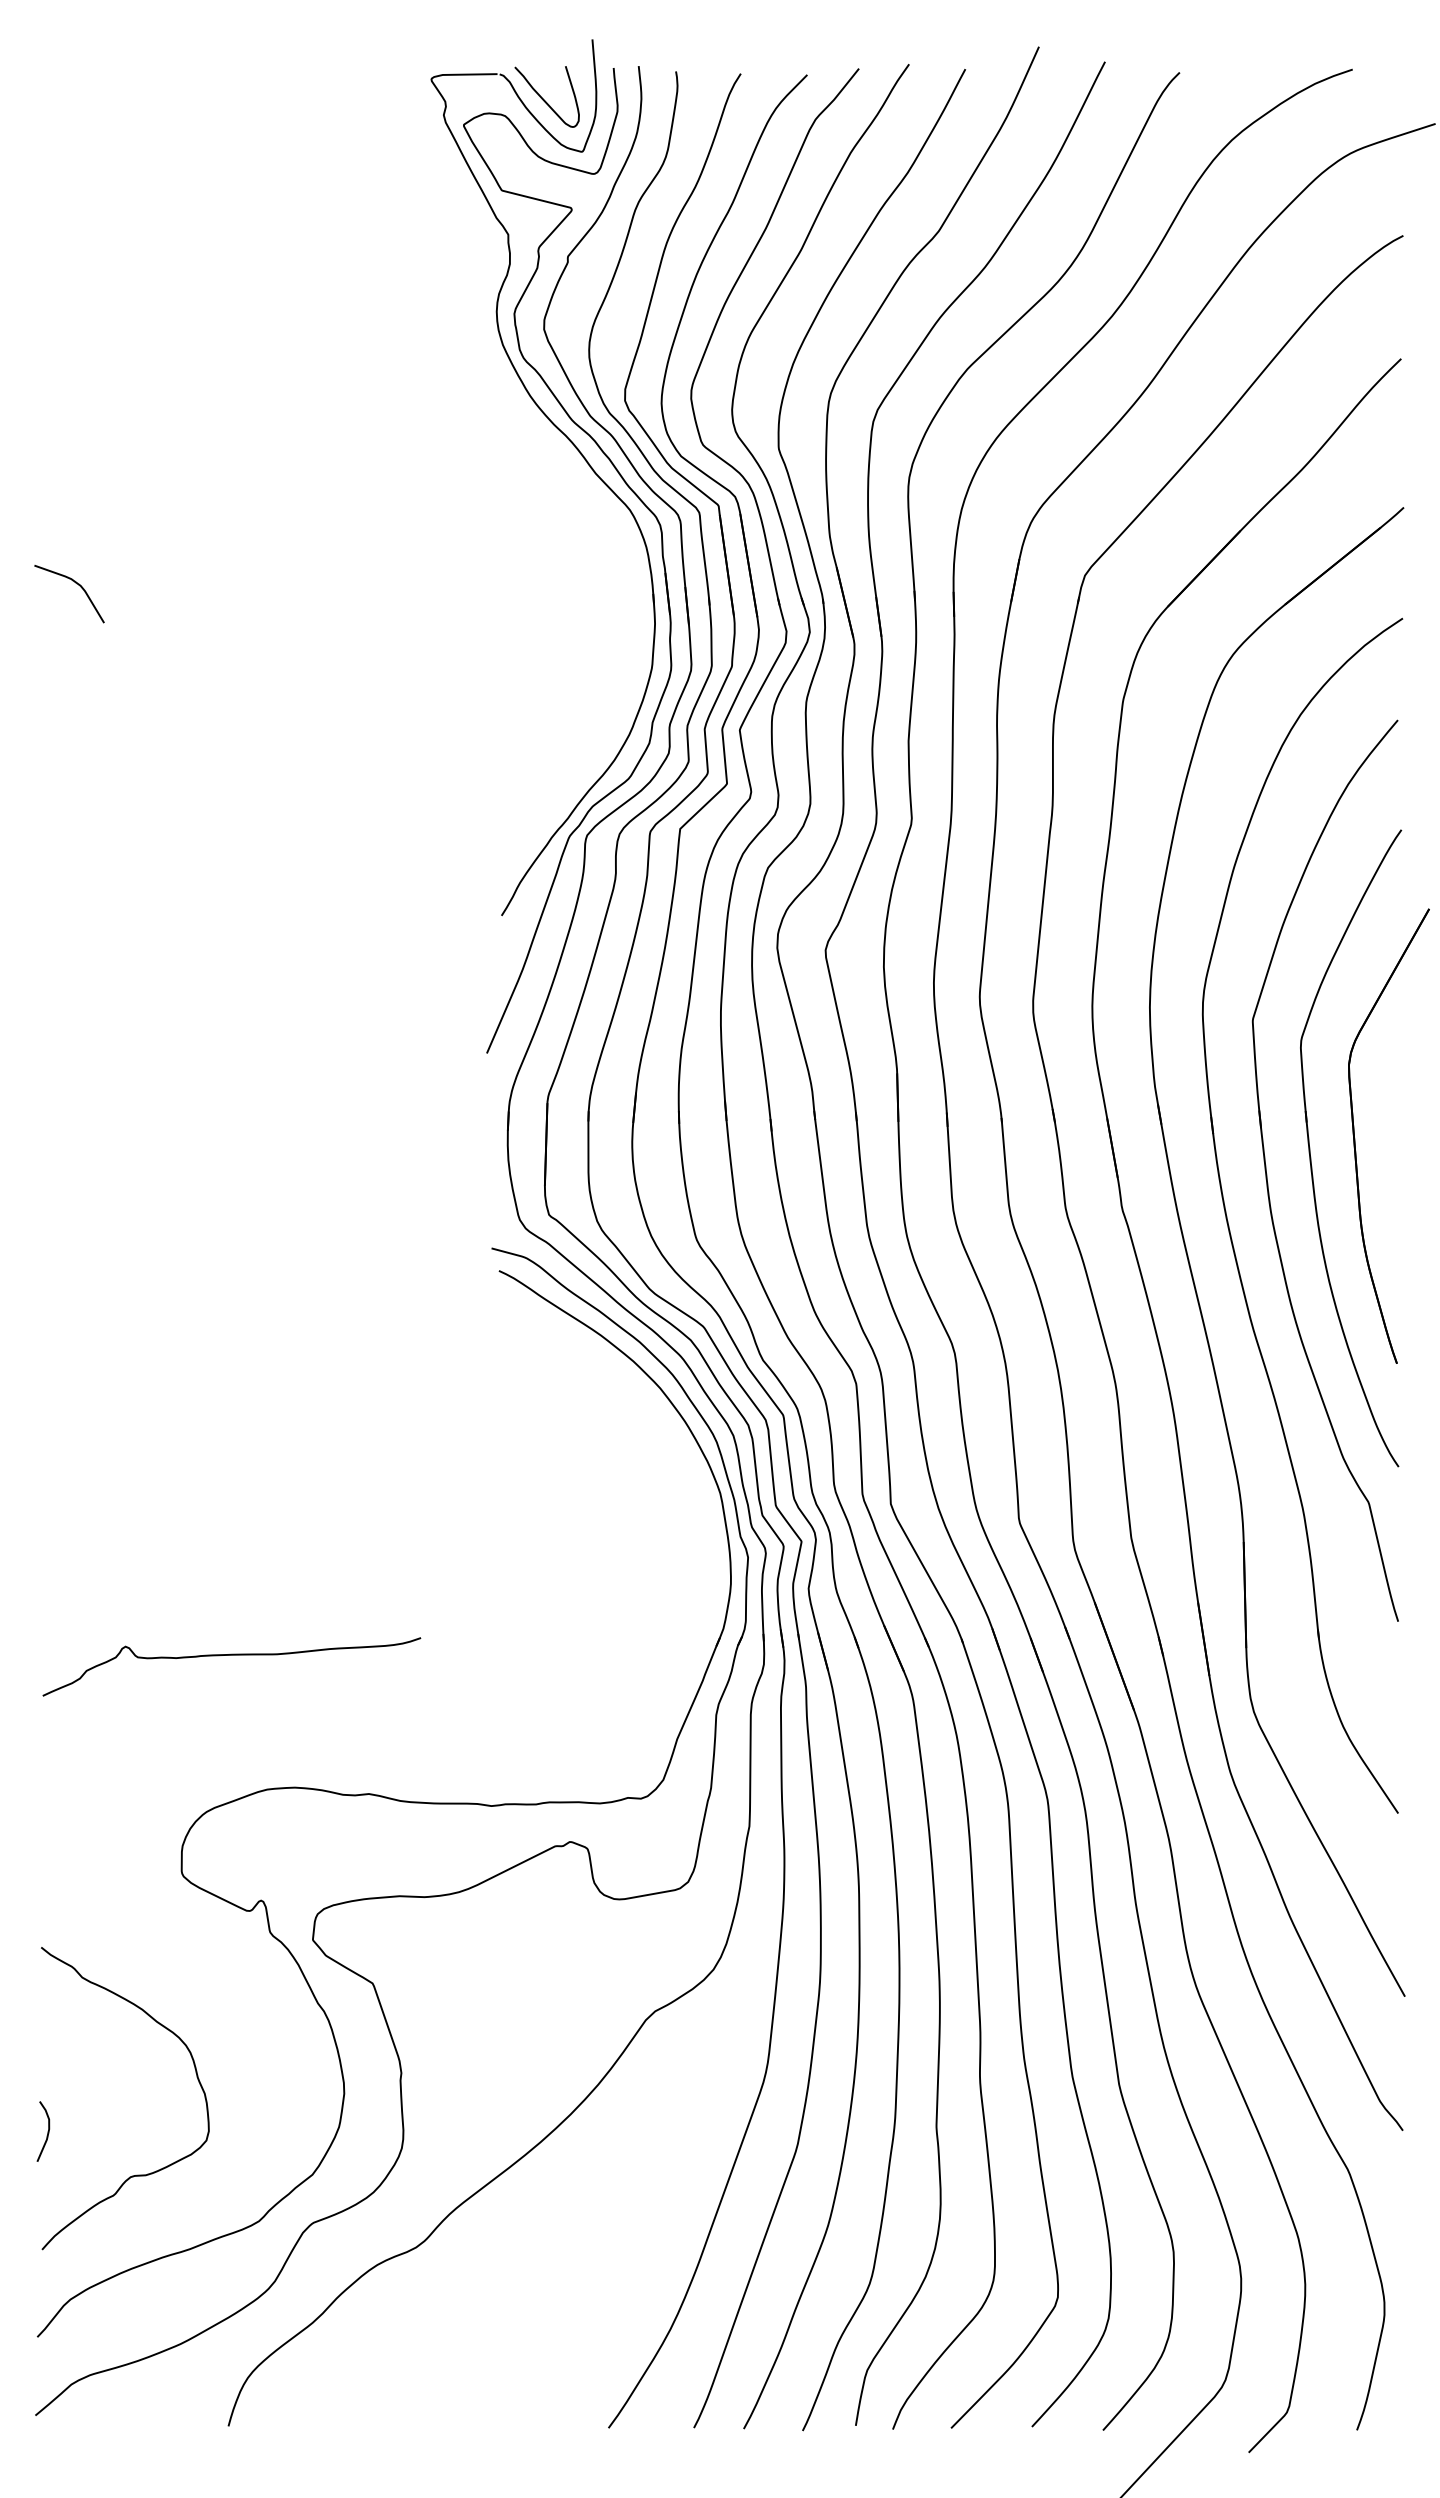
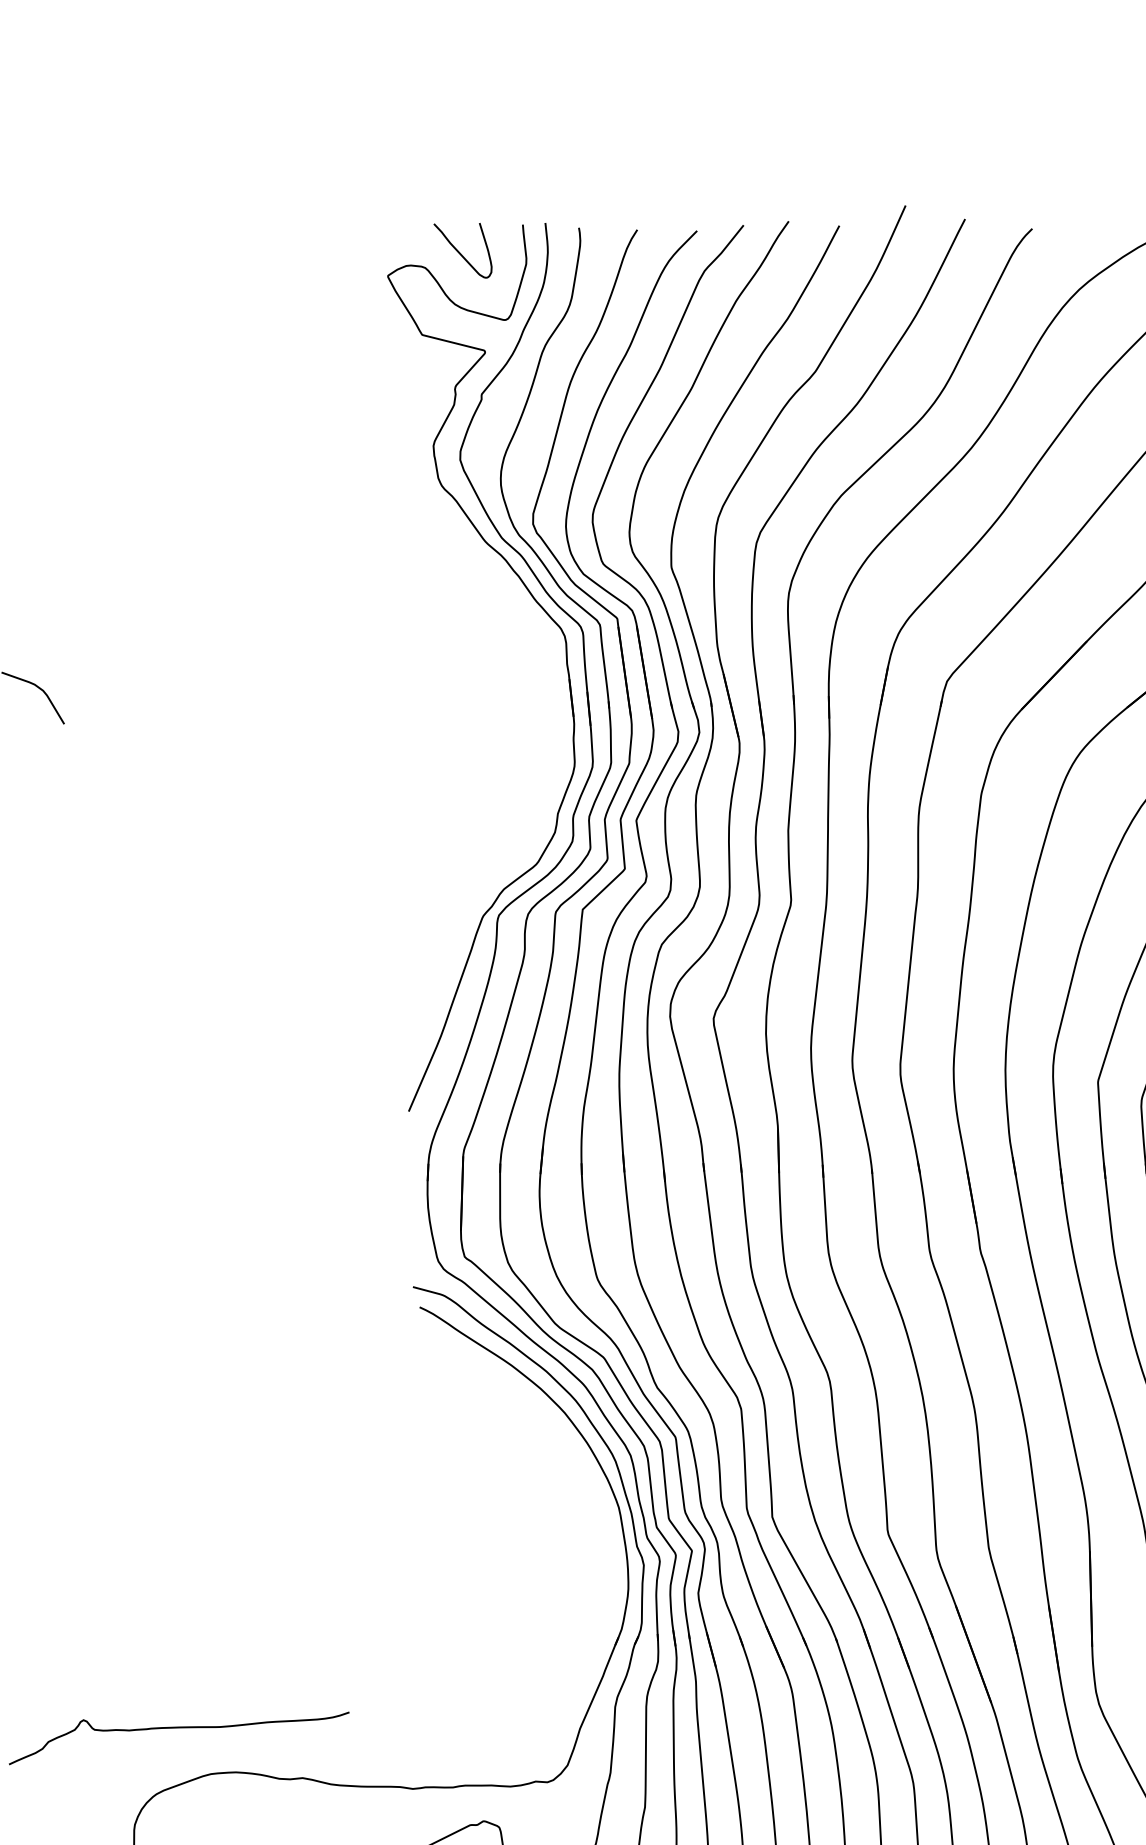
part: (575, 448) -> (488, 567), removed
curve: (231, 1655) -> (178, 1728), moved

